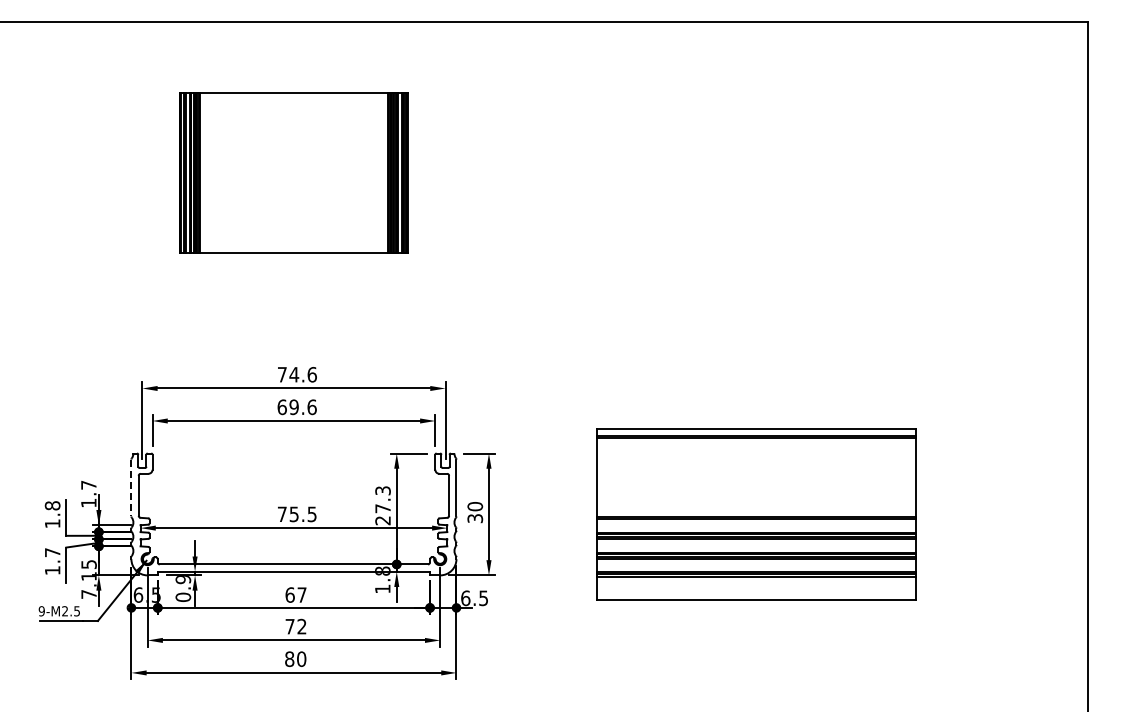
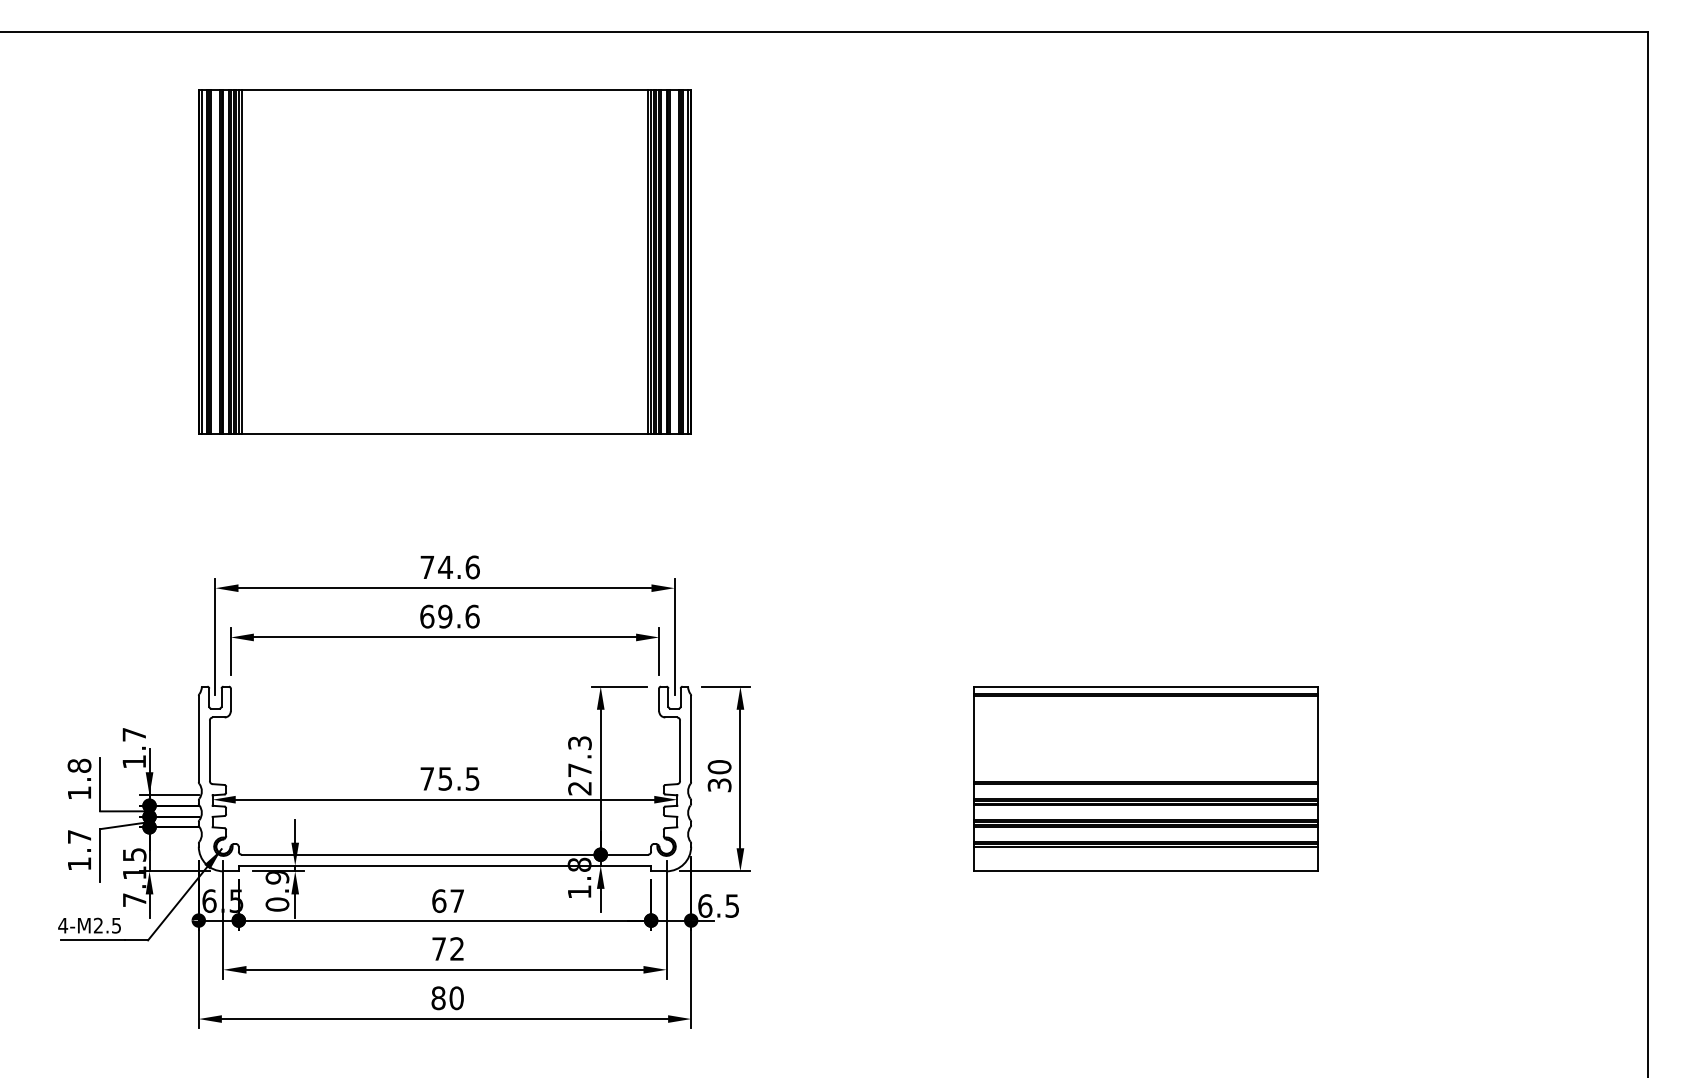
part: (293, 172) -> (444, 261), size x1.43
line: (131, 488) -> (198, 739), dashed -> solid
part: (756, 514) -> (1145, 779), size x0.71
text: (41, 611) -> (62, 926), 9-M2.5 -> 4-M2.5

